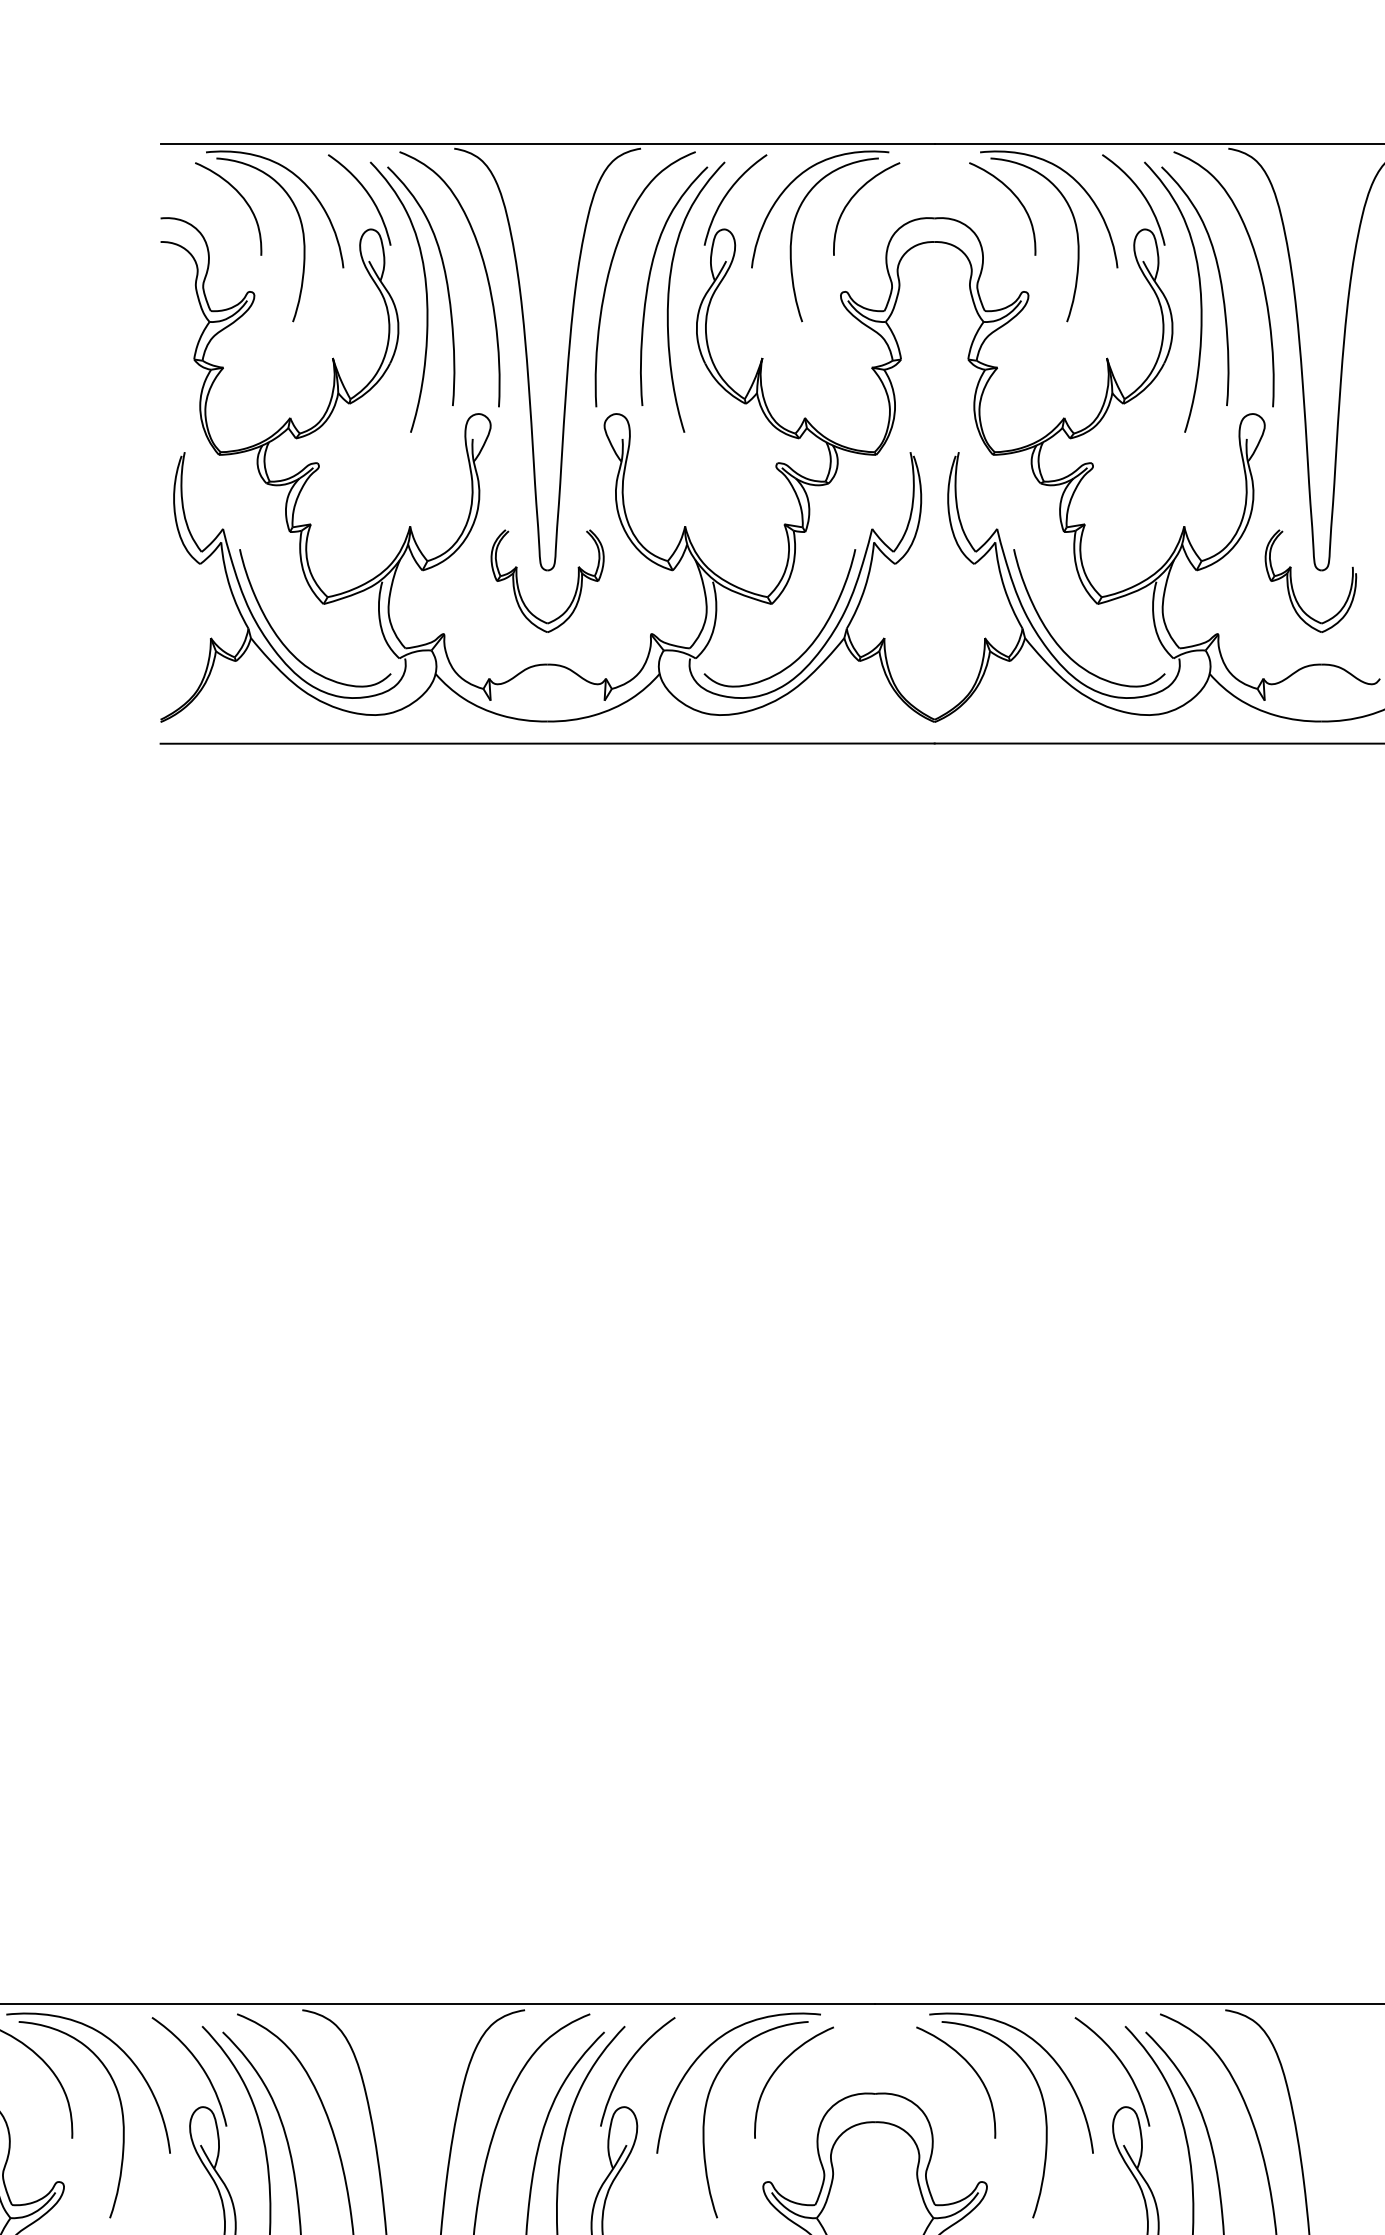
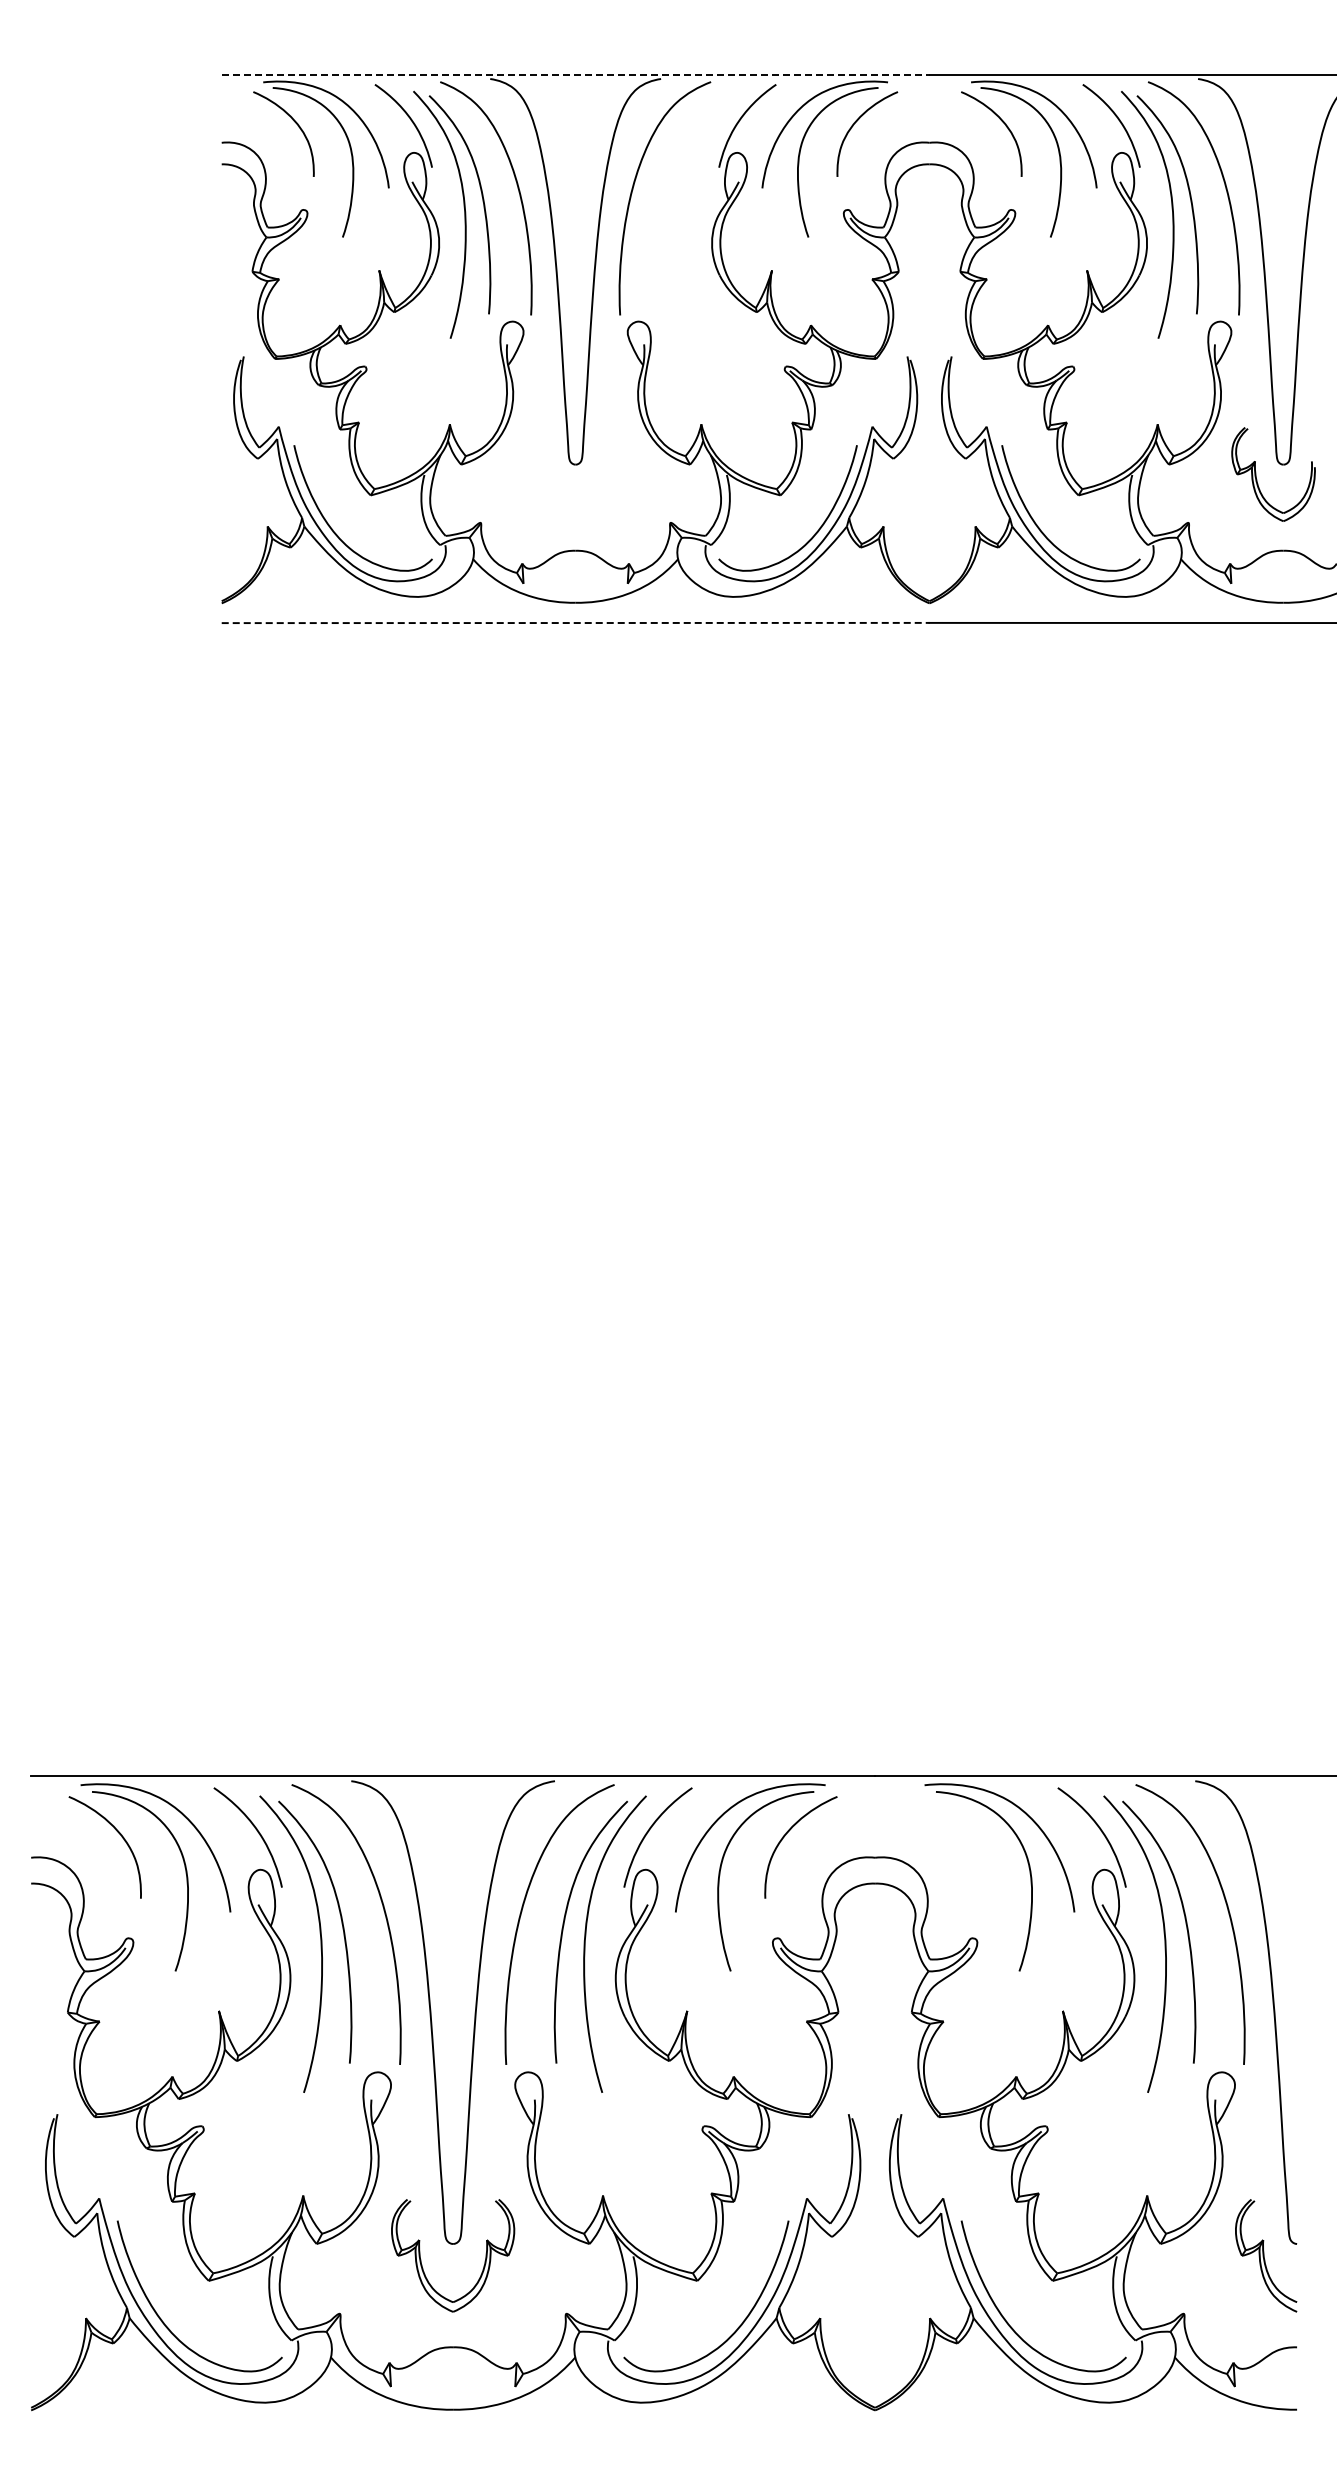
line: (547, 143) -> (575, 74), solid -> dashed
part: (669, 292) -> (687, 210), removed
part: (519, 585) -> (549, 478), removed
line: (547, 744) -> (575, 623), solid -> dashed
curve: (973, 2071) -> (965, 1837), removed

